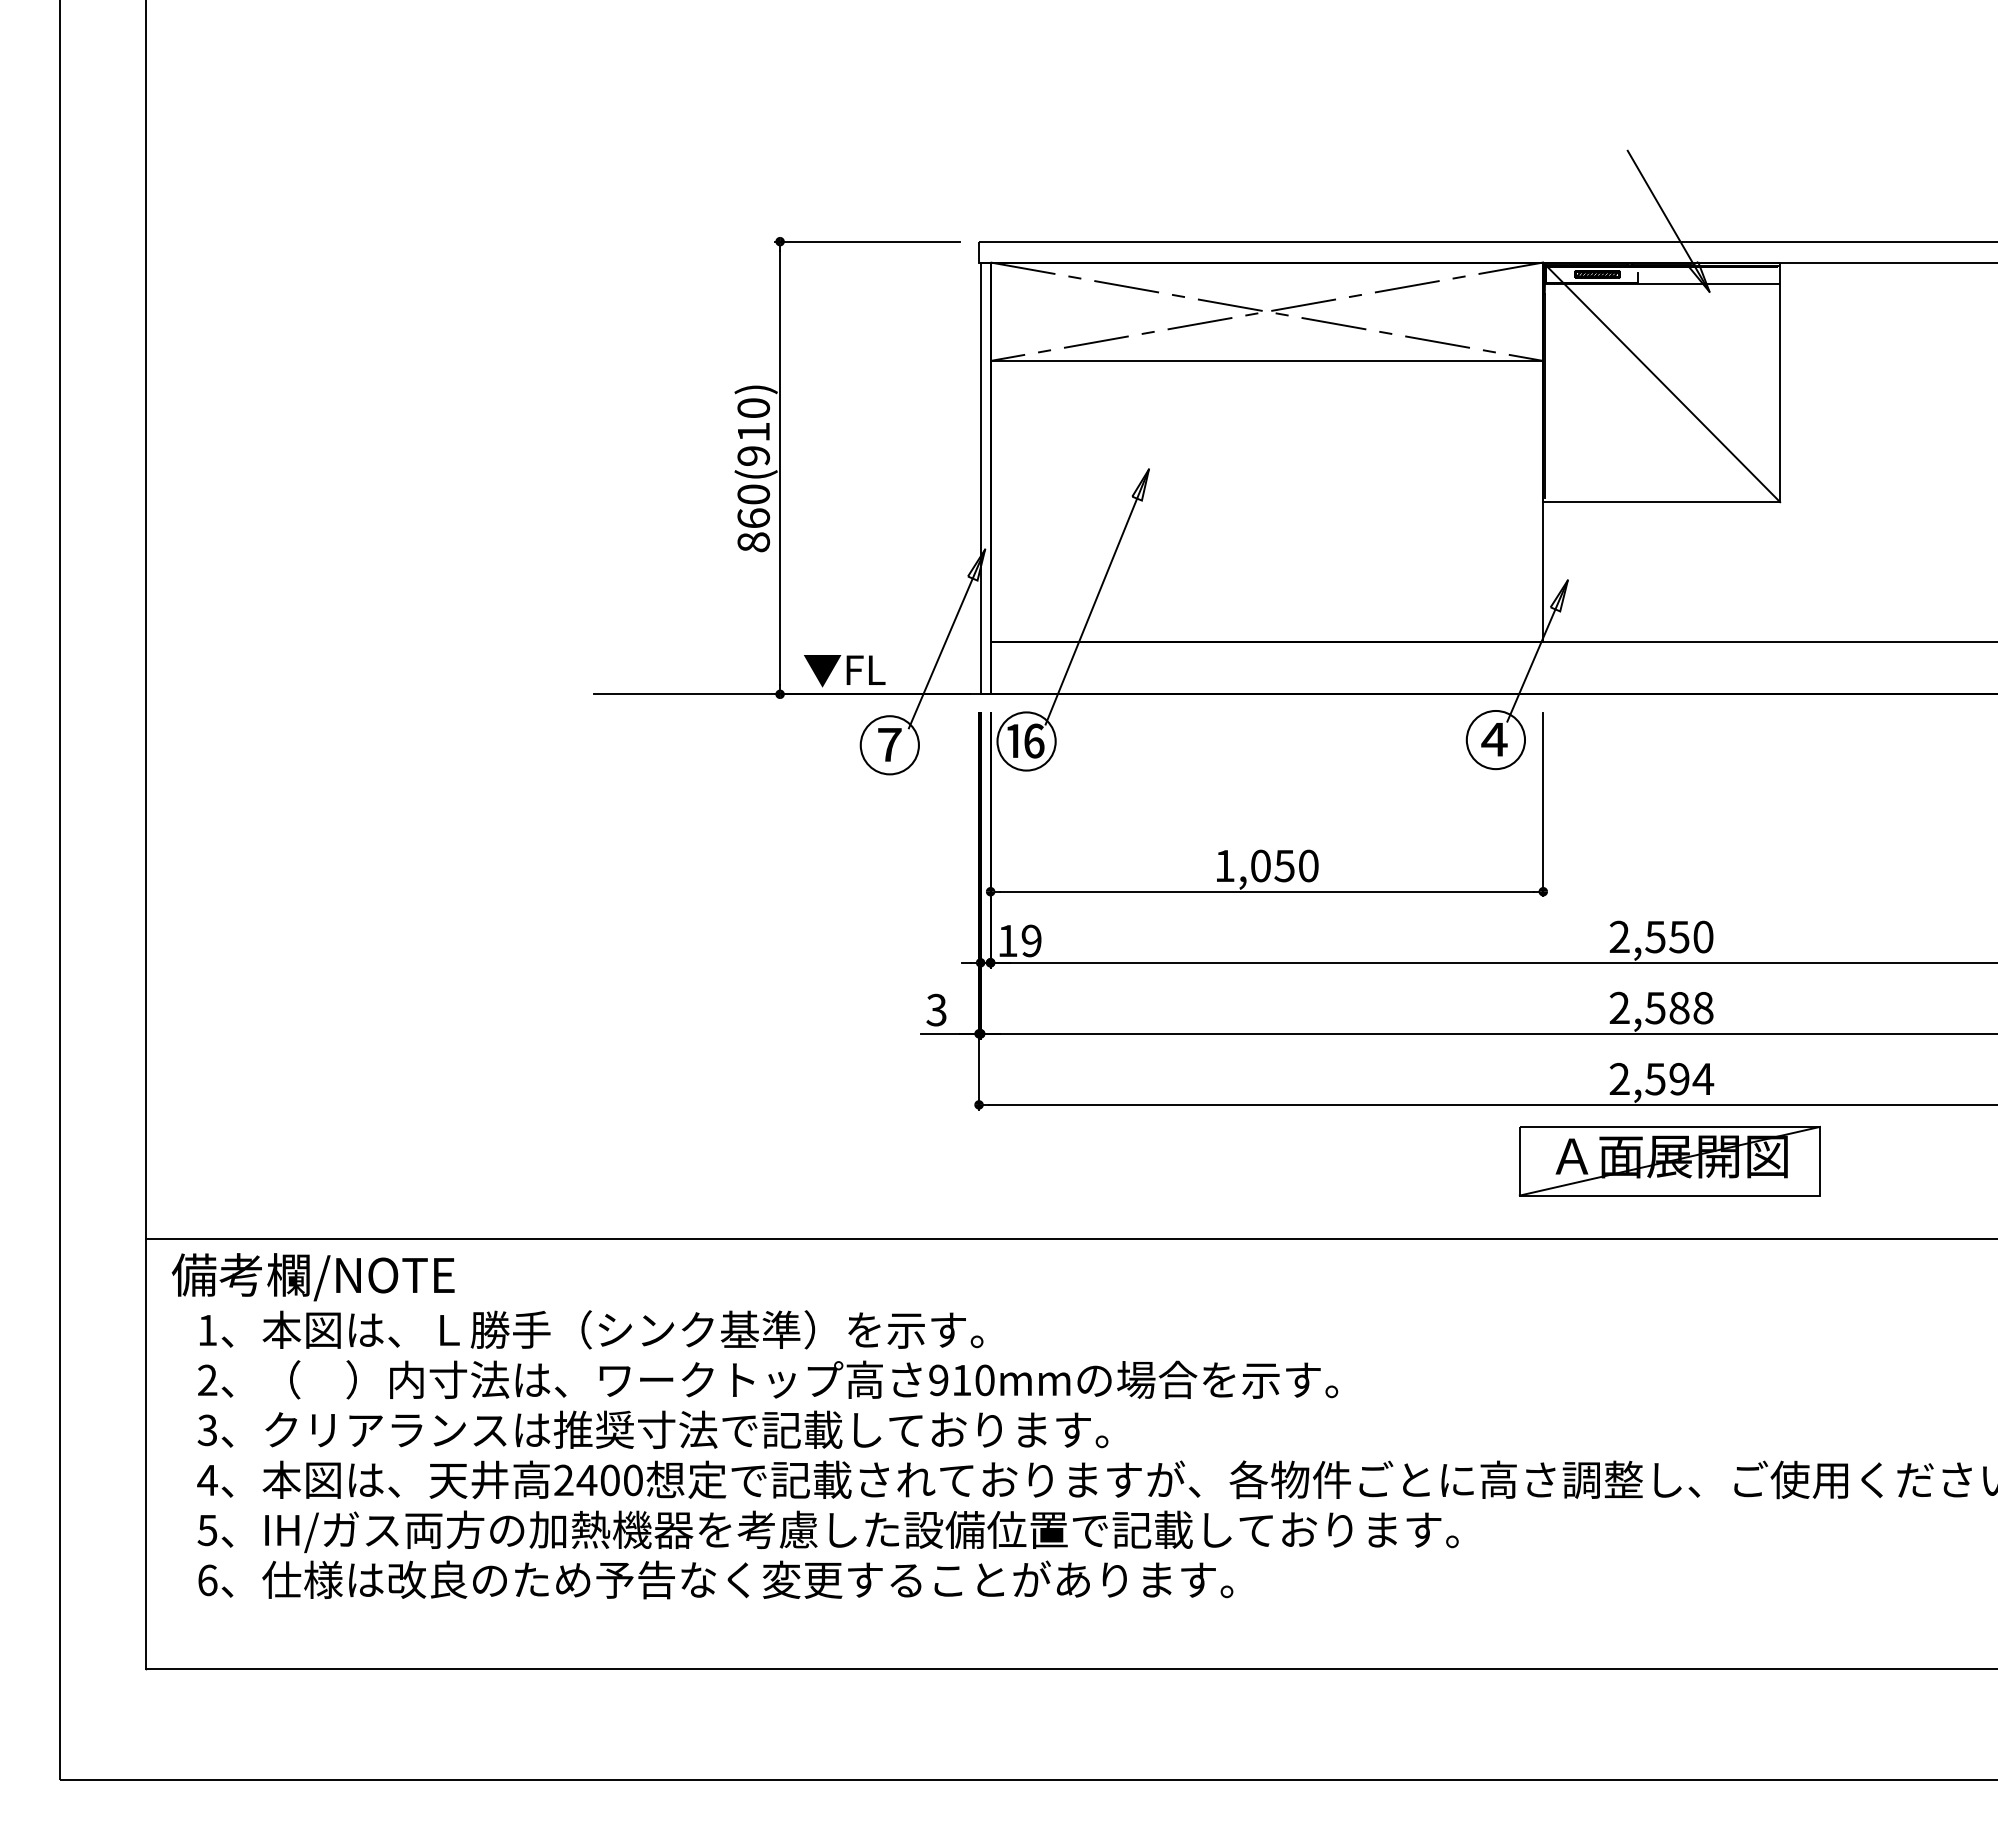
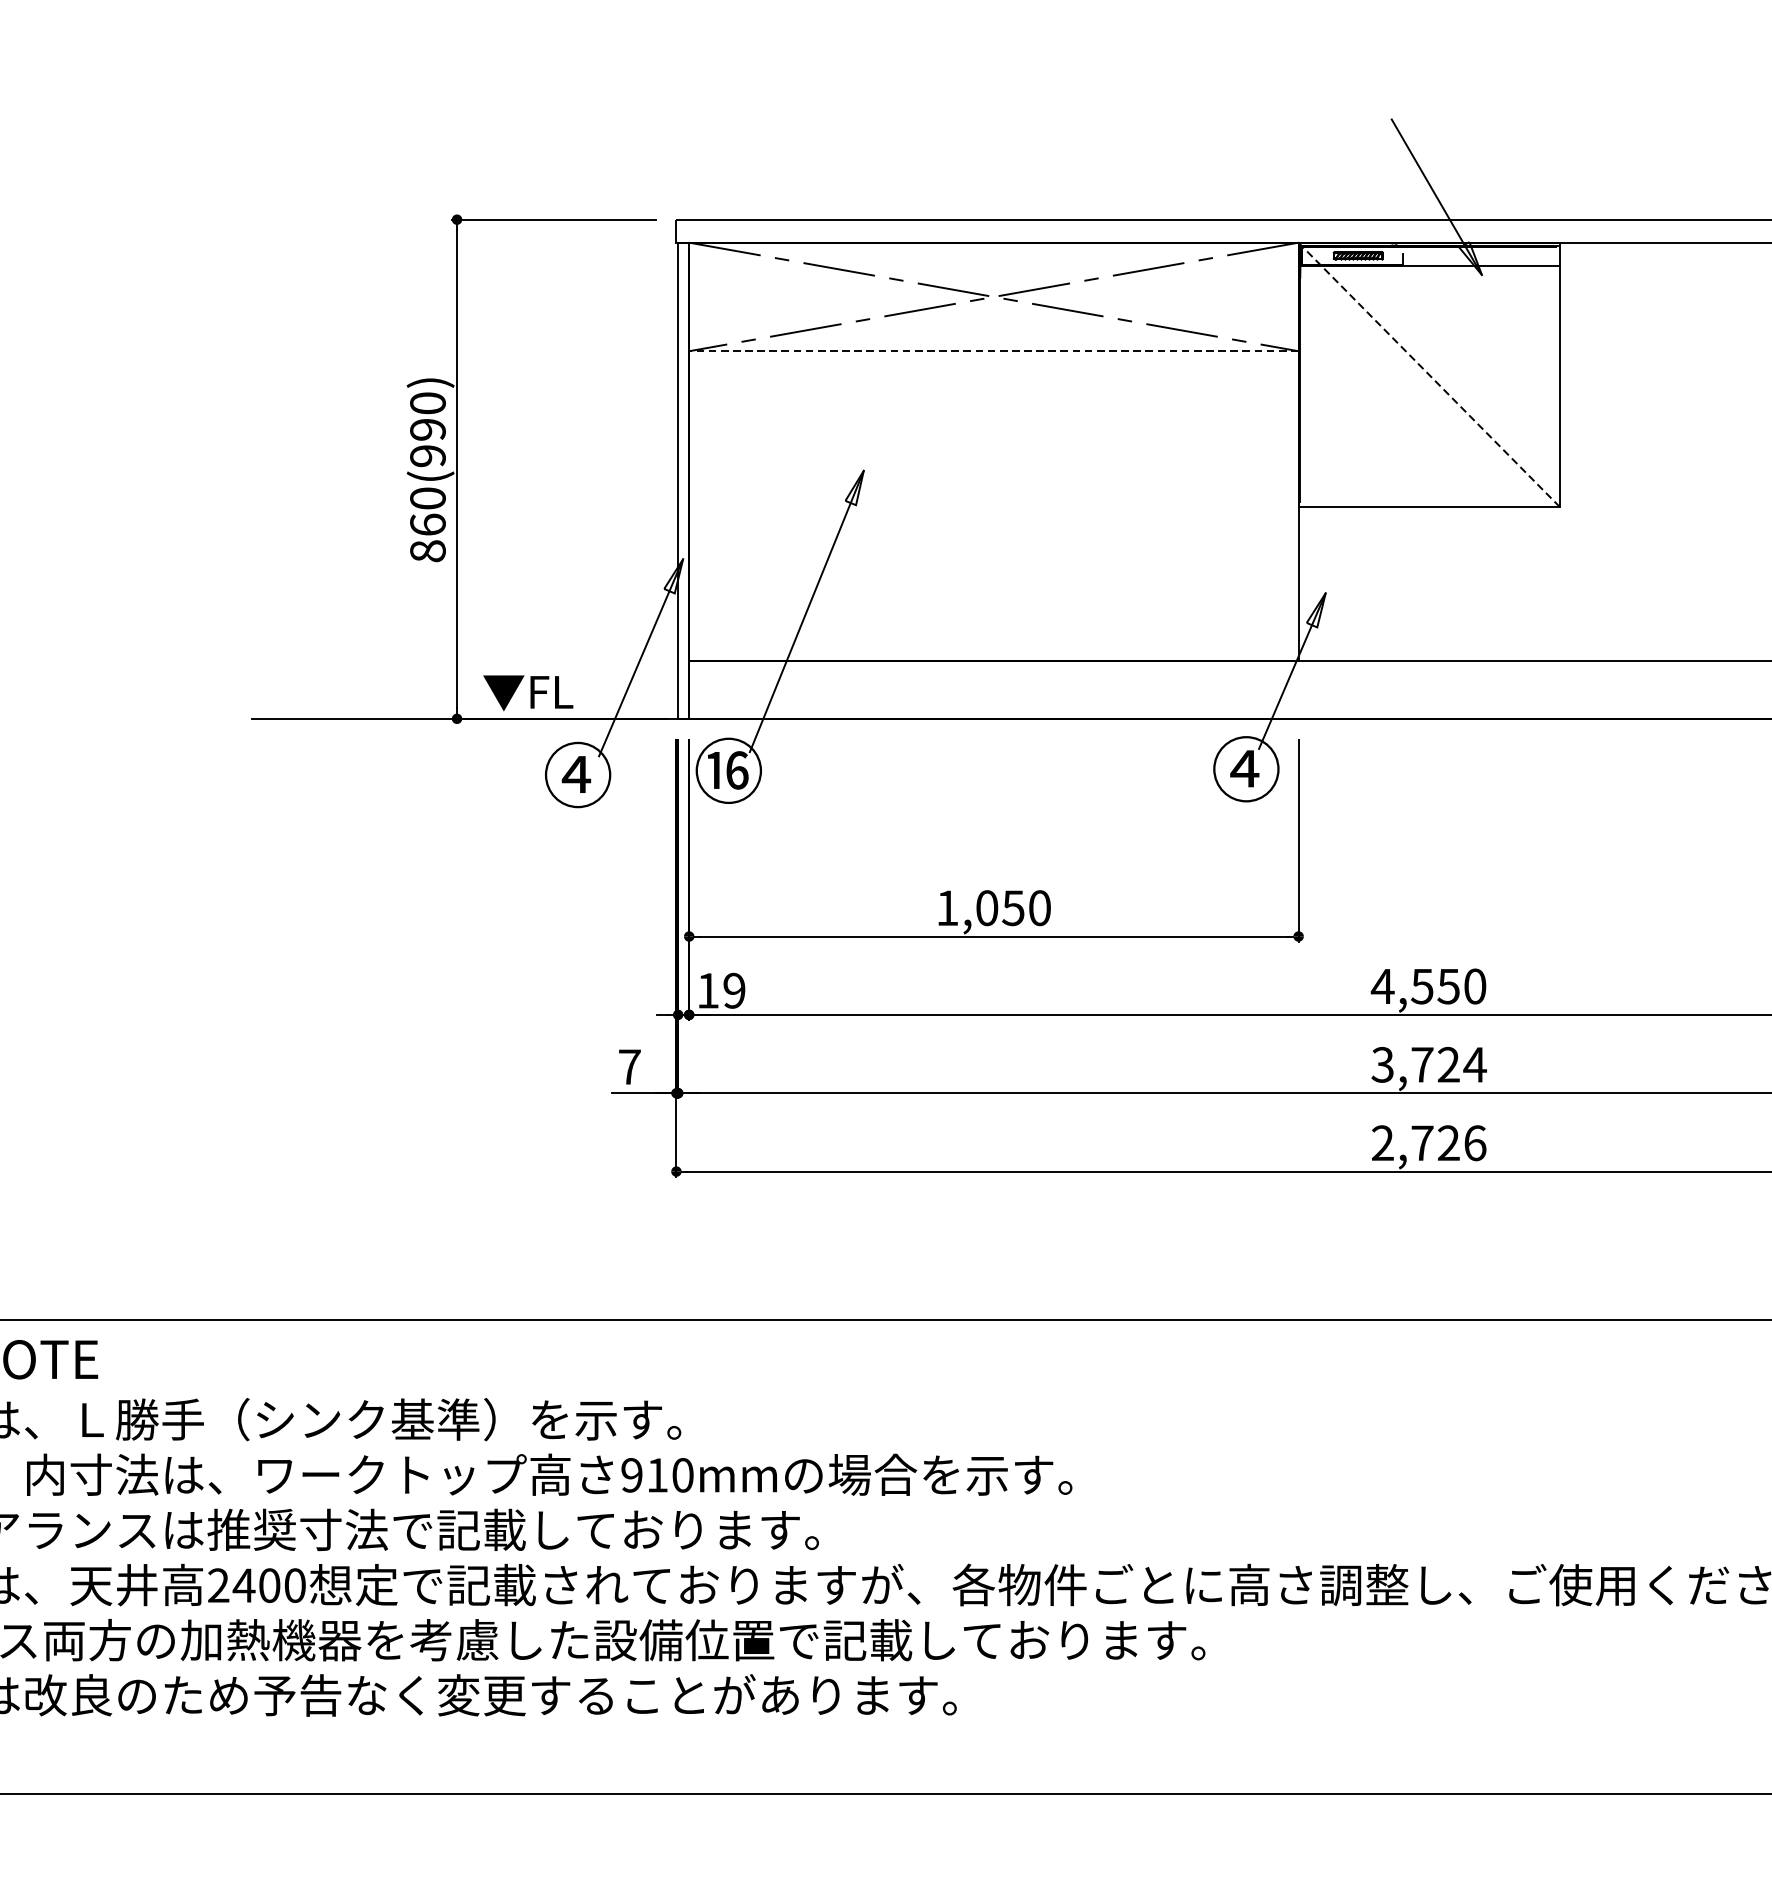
line: (1266, 360) -> (993, 350), solid -> dashed
line: (1662, 382) -> (1430, 374), solid -> dashed
text: (753, 432) -> (427, 430), 860(910) -> 860(990)
text: (888, 744) -> (576, 774), ⑦ -> ④
text: (1619, 936) -> (1382, 985), 2,550 -> 4,550
text: (1661, 1007) -> (1428, 1064), 2,588 -> 3,724
text: (936, 1009) -> (629, 1066), 3 -> 7
text: (1679, 1078) -> (1448, 1142), 2,594 -> 2,726
part: (1669, 1161) -> (1437, 1233), removed

